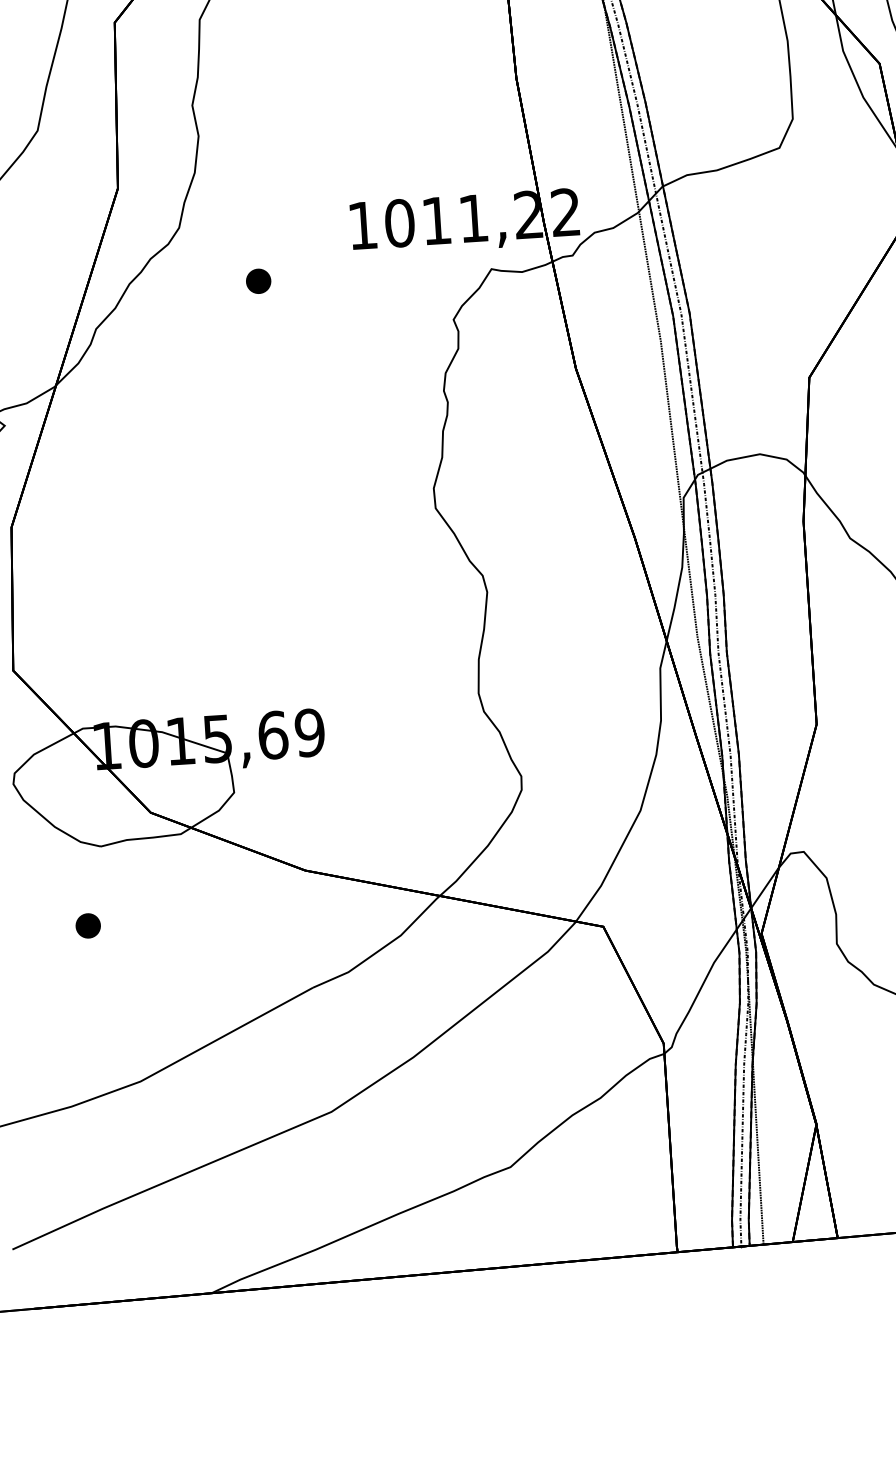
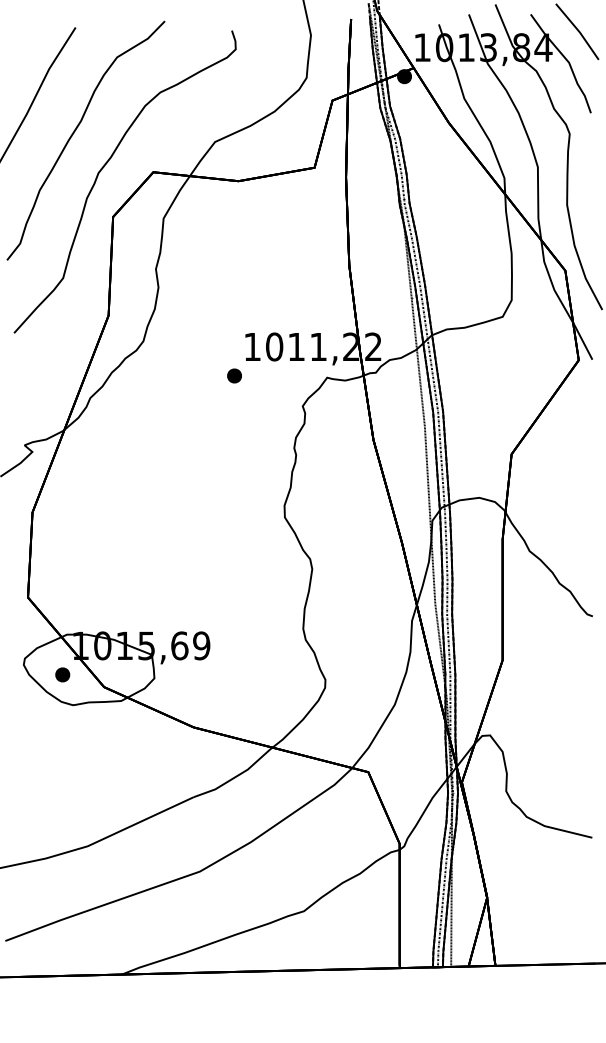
part: (258, 280) -> (234, 375), moved
part: (87, 925) -> (62, 674), moved

